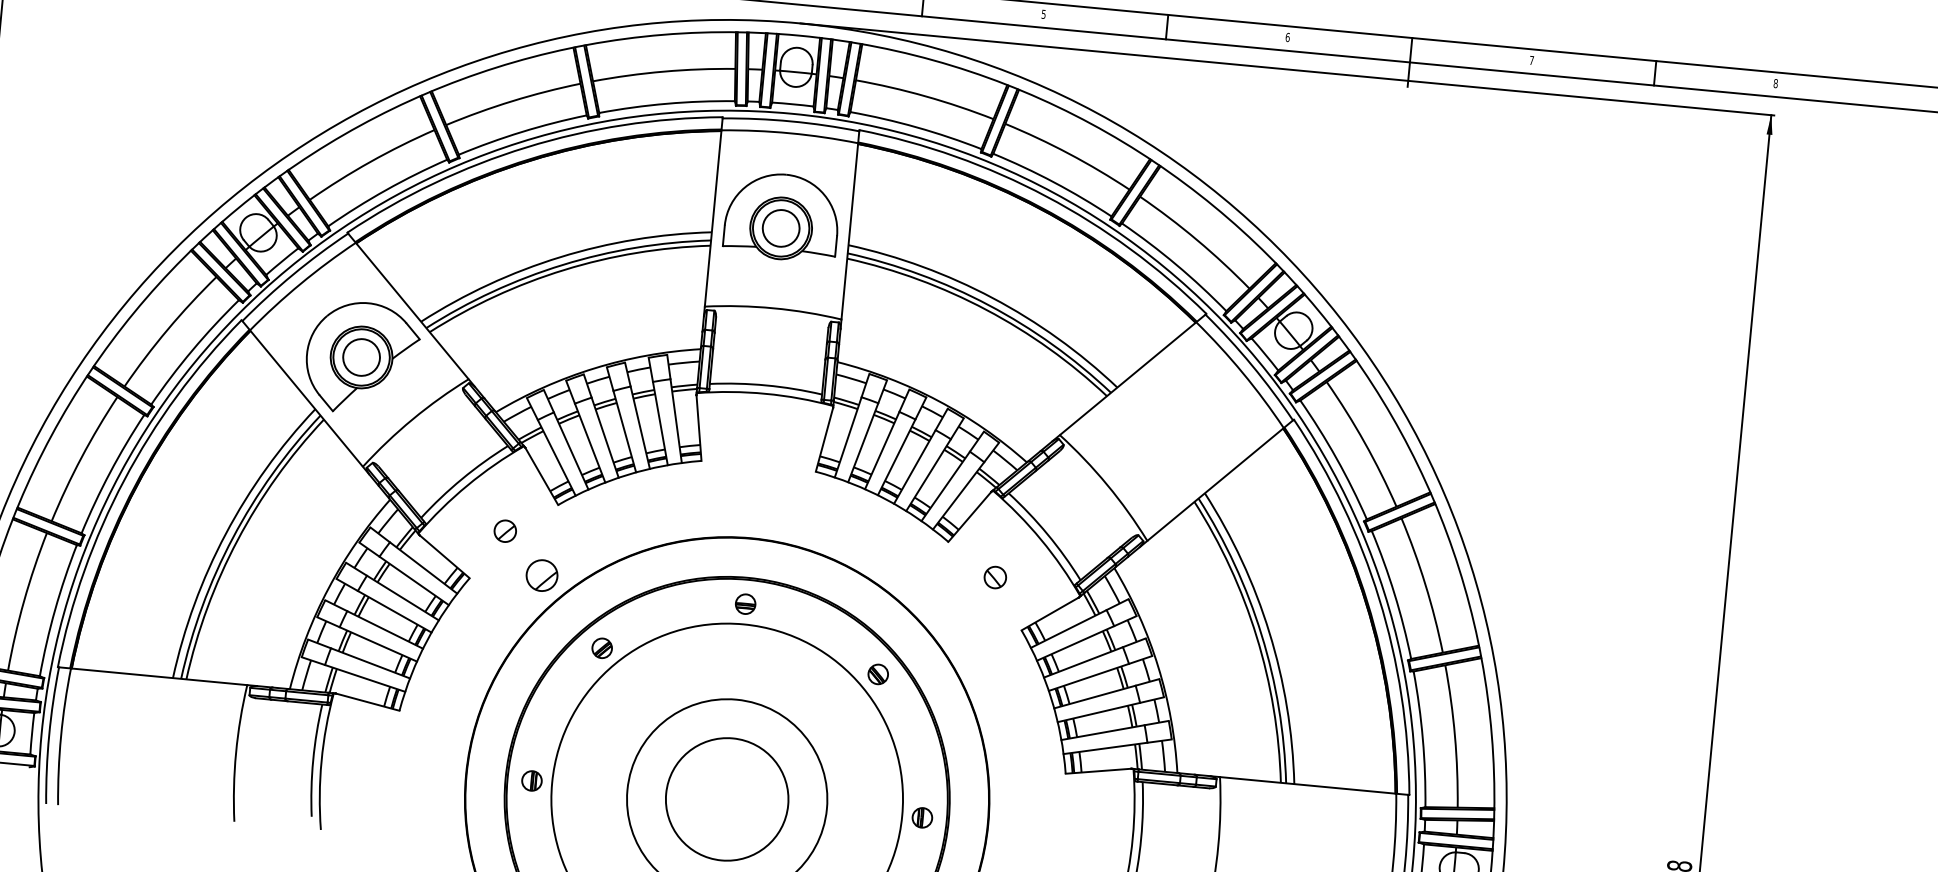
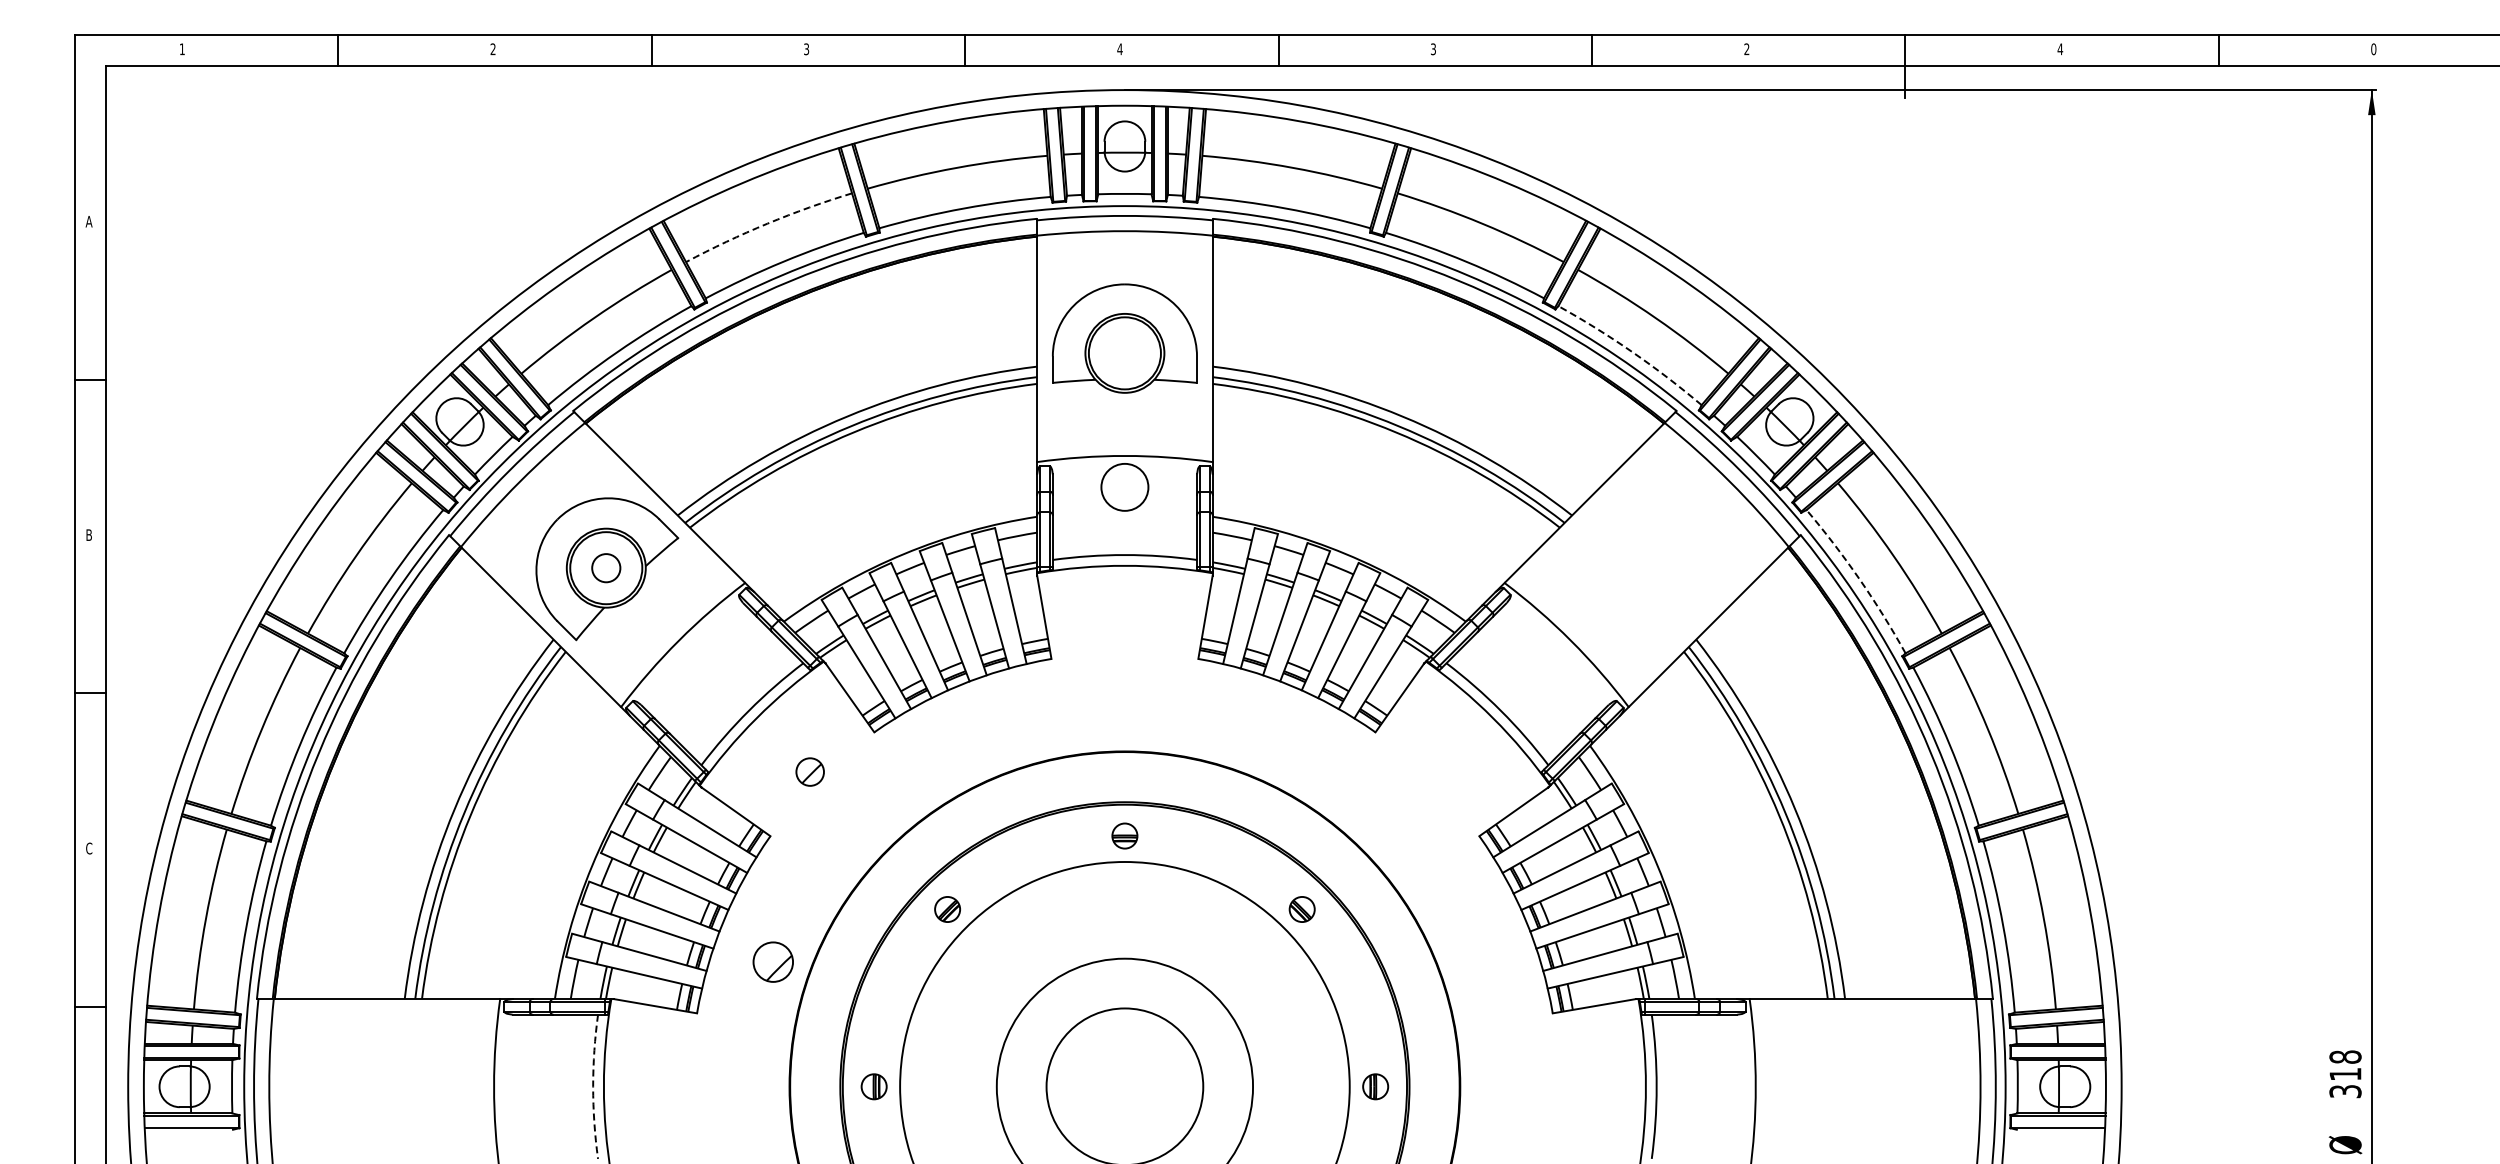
text: (1043, 13) -> (1433, 48), 5 -> 3
text: (1287, 37) -> (1746, 49), 6 -> 2
text: (1531, 60) -> (2060, 49), 7 -> 4
text: (1775, 82) -> (2373, 48), 8 -> 0
arc: (512, 101) -> (767, 223), solid -> dashed
circle: (780, 228) -> (1124, 487), moved
arc: (1176, 265) -> (1632, 352), solid -> dashed
circle: (361, 356) -> (605, 567), size x0.6
arc: (1336, 458) -> (1859, 579), solid -> dashed
part: (541, 575) -> (772, 961), moved
part: (995, 577) -> (1439, 771), removed
arc: (313, 760) -> (593, 1086), solid -> dashed

